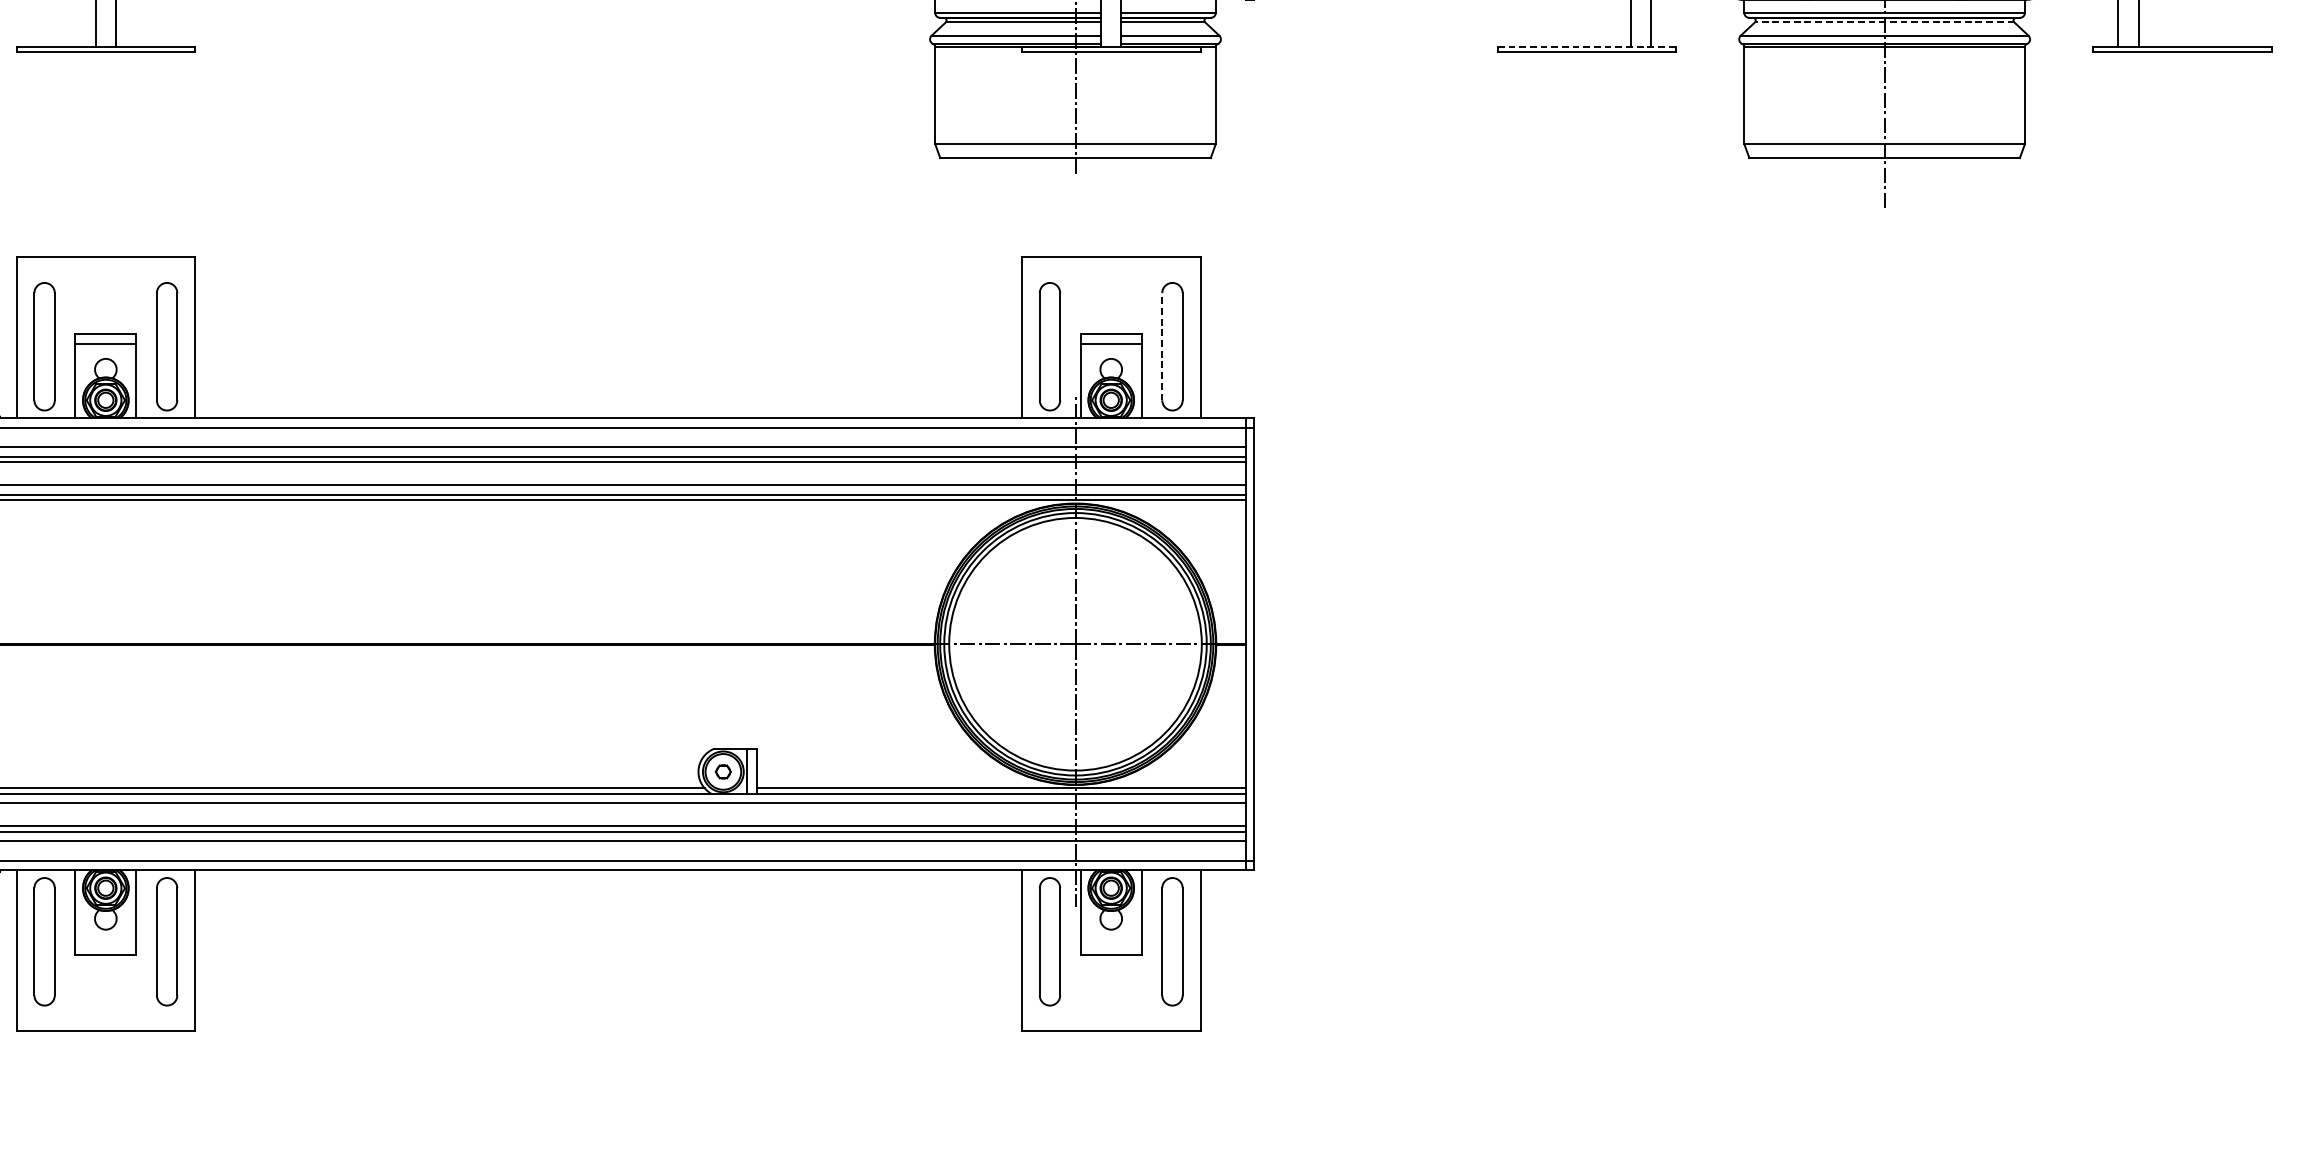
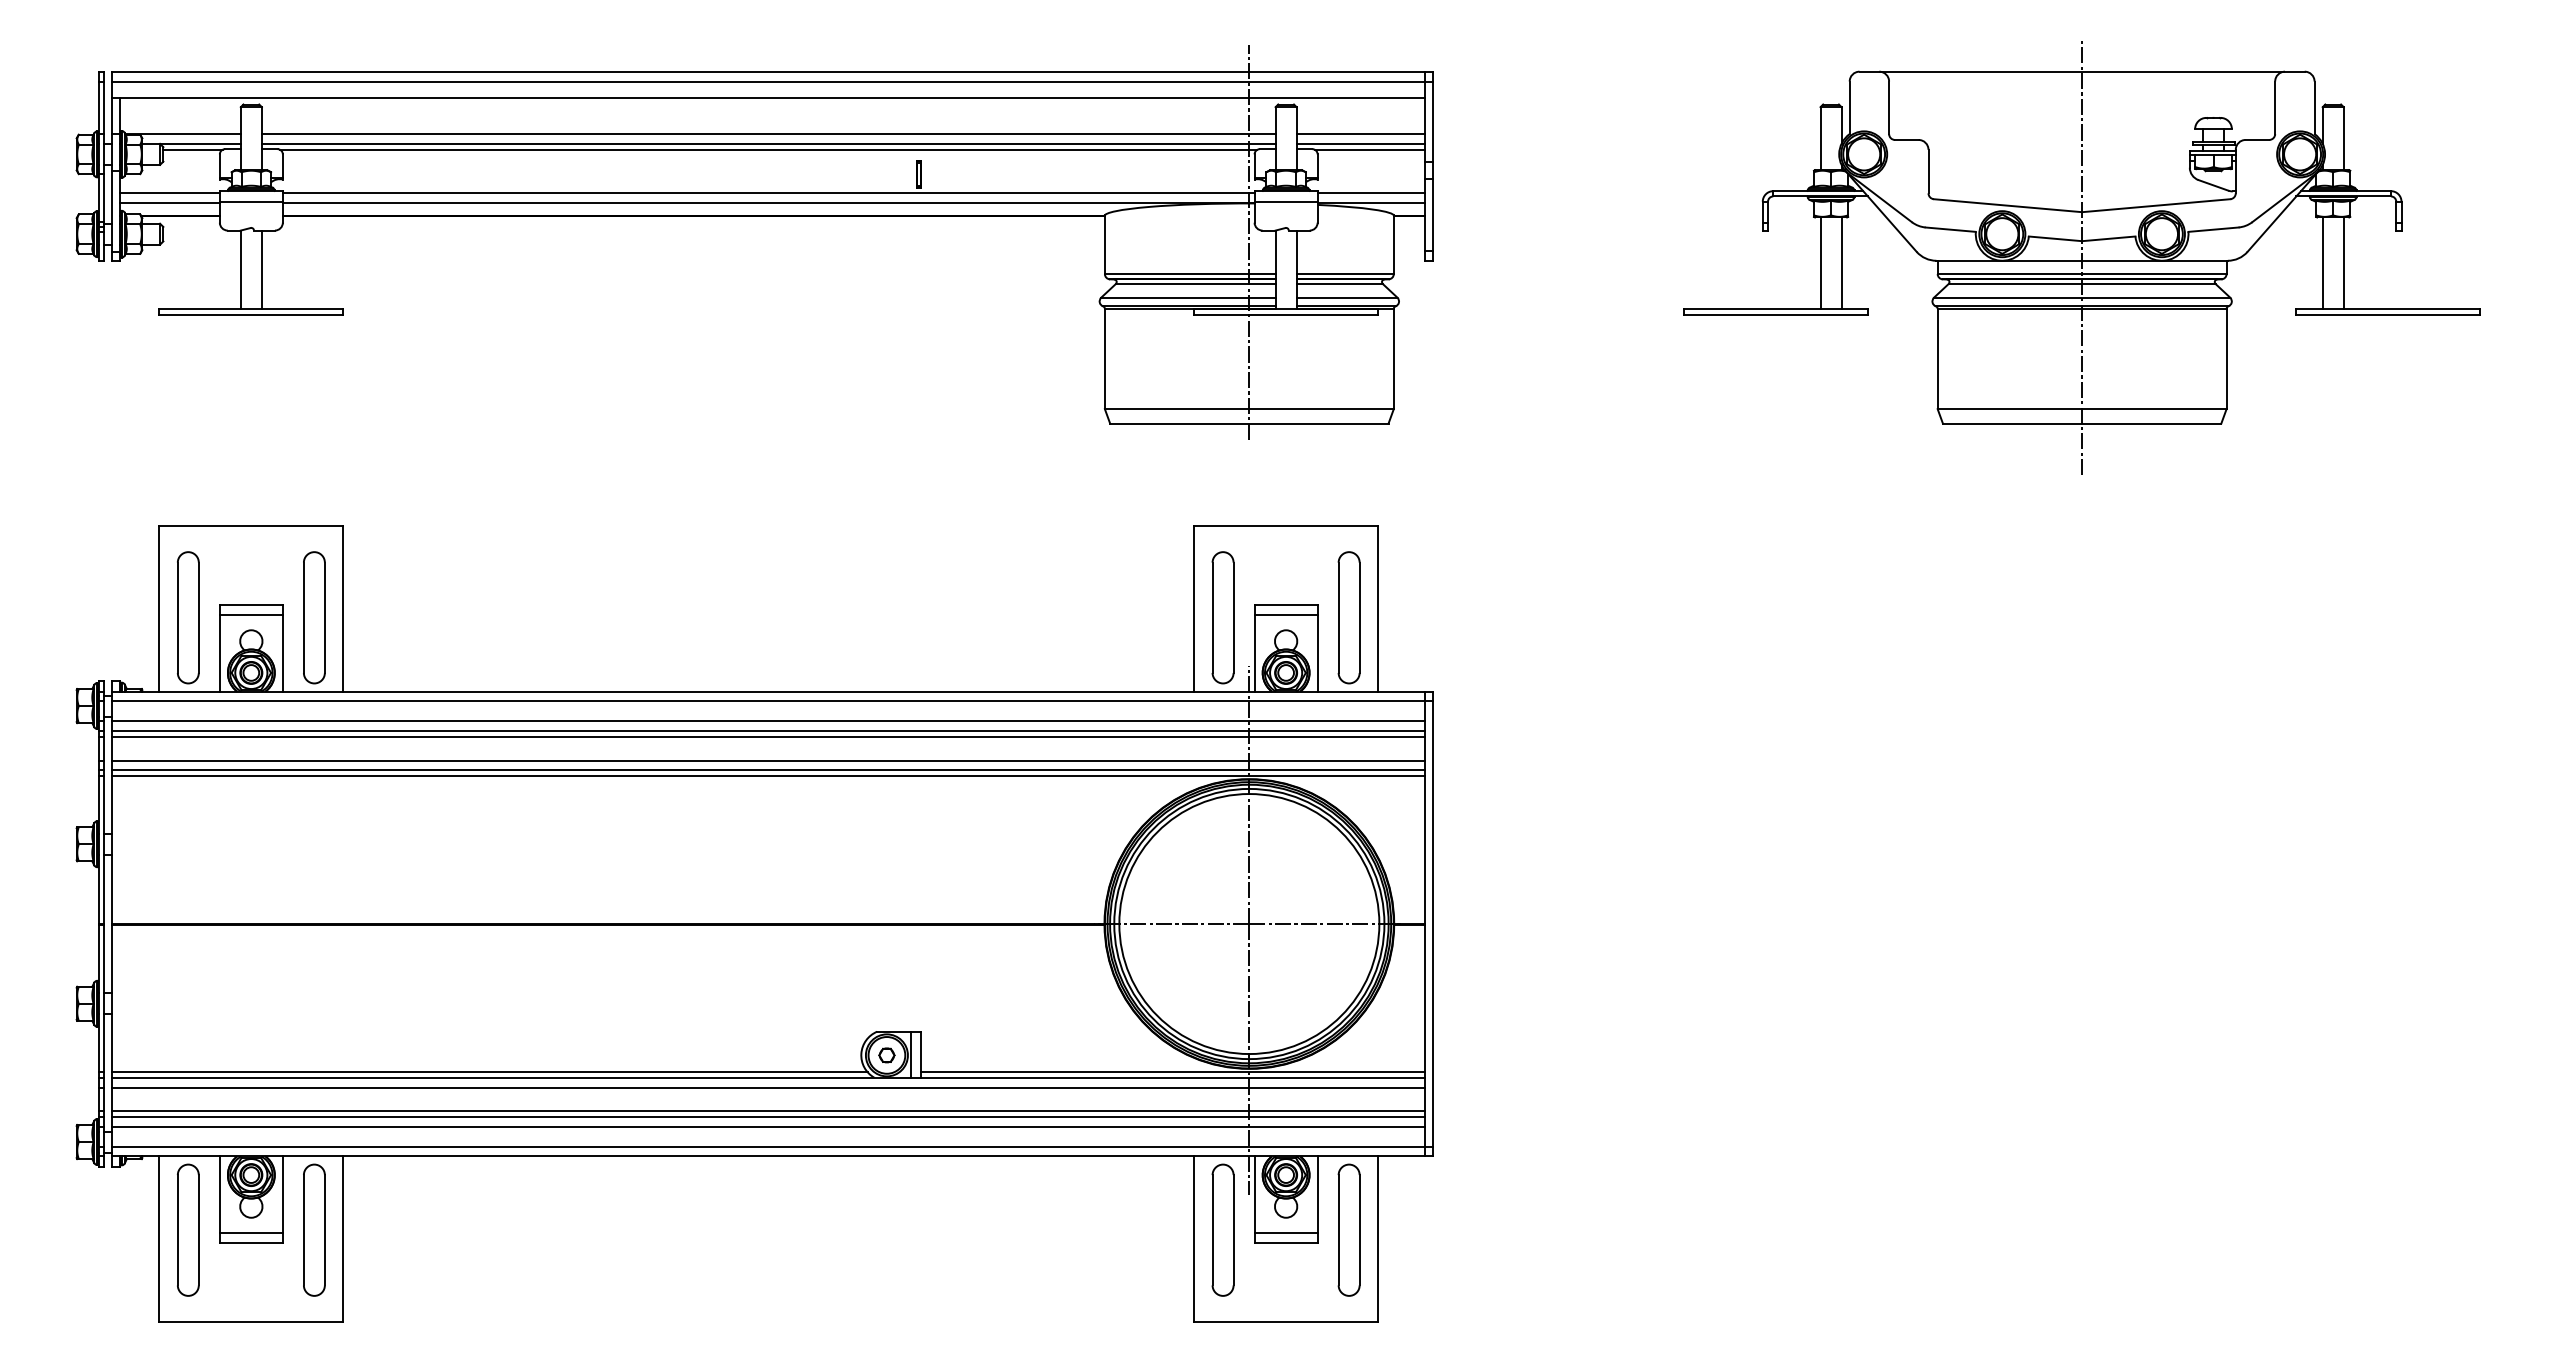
line: (1884, 22) -> (2081, 284), dashed -> solid
line: (1586, 47) -> (1775, 309), dashed -> solid
line: (1162, 346) -> (1338, 617), dashed -> solid
line: (105, 943) -> (250, 1232), added
line: (1110, 943) -> (1285, 1232), added

